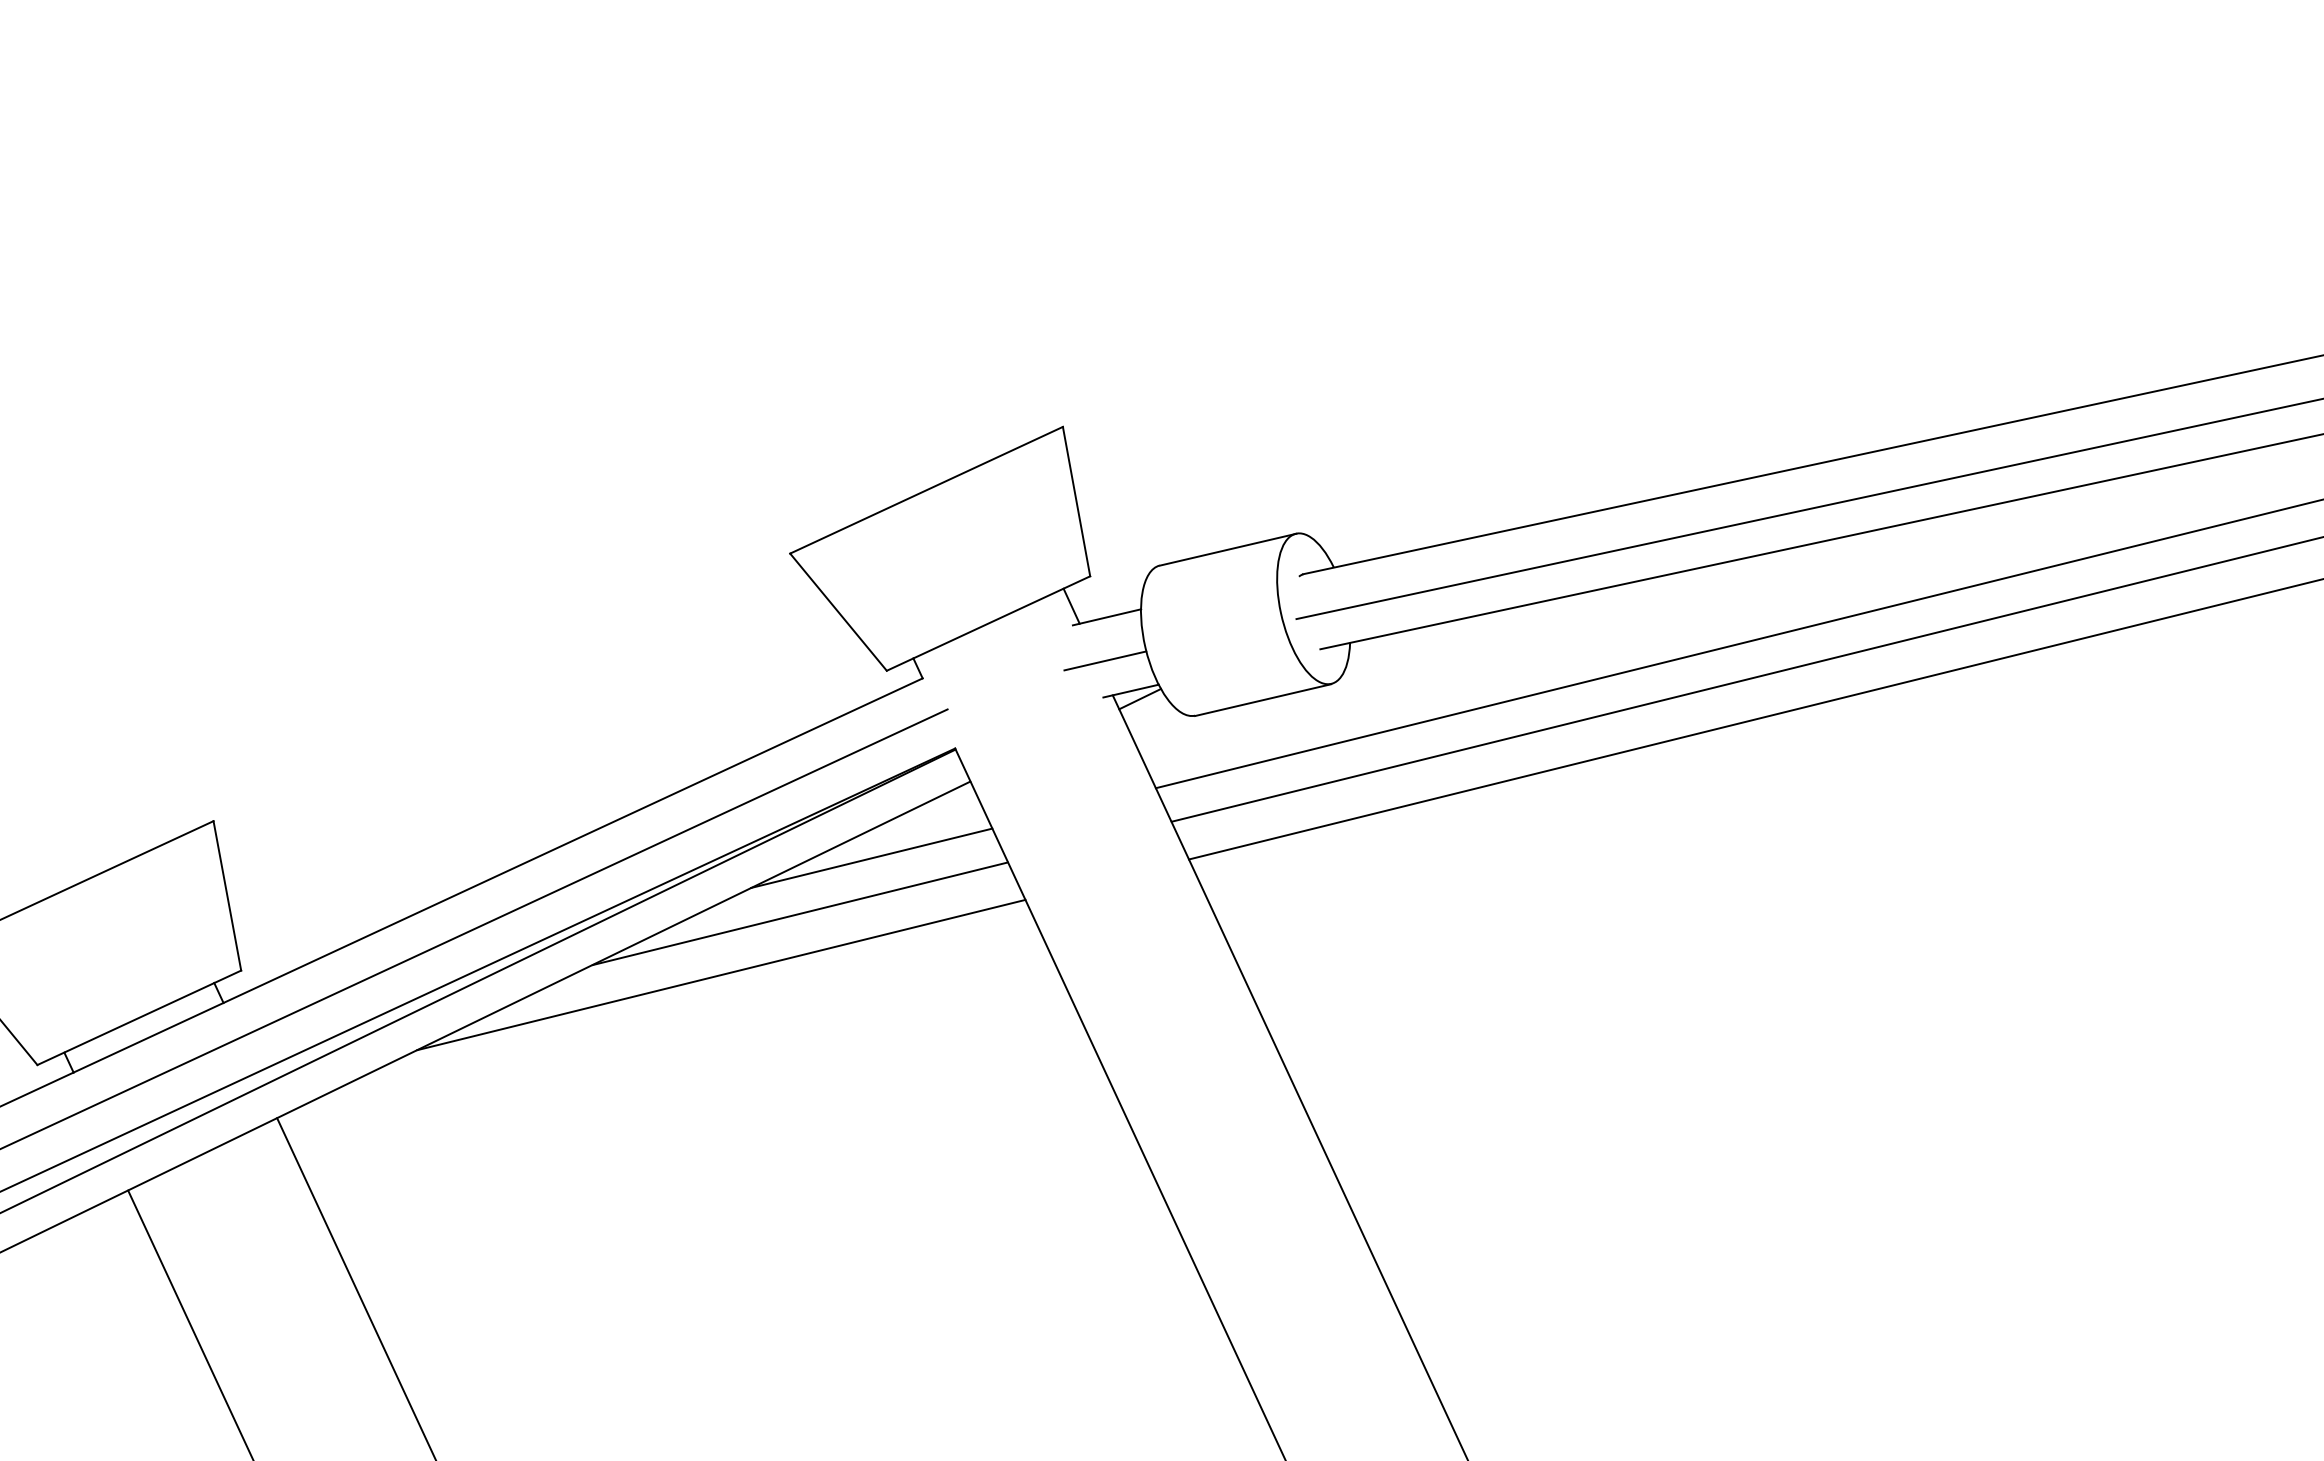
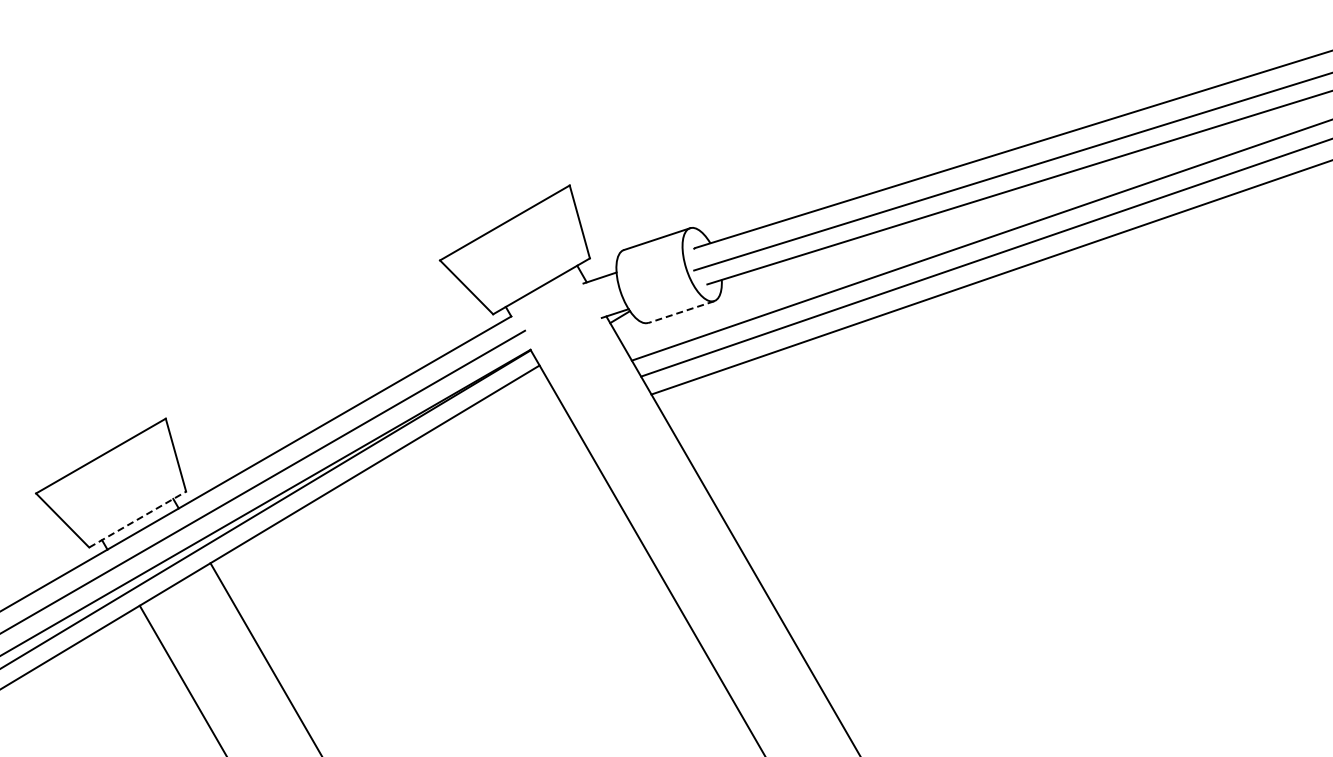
line: (1106, 660) -> (601, 299), removed
line: (1263, 700) -> (681, 312), solid -> dashed
line: (870, 857) -> (493, 407), removed
line: (799, 913) -> (460, 438), removed
line: (721, 974) -> (424, 472), removed
line: (138, 1017) -> (137, 519), solid -> dashed

